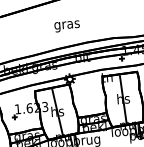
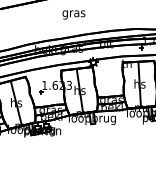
text: (66, 25) -> (73, 14), moved

